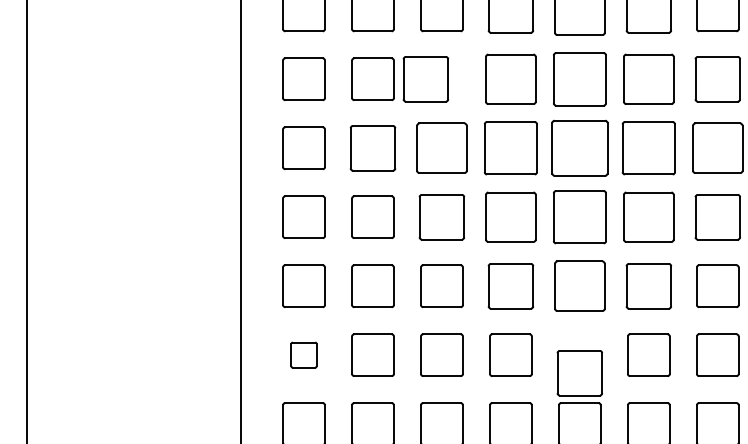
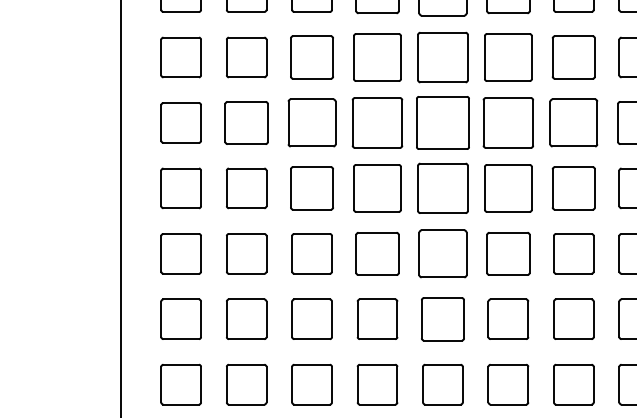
part: (425, 79) -> (311, 57), moved
part: (303, 354) -> (180, 318), size x1.67
part: (579, 373) -> (442, 319), moved

